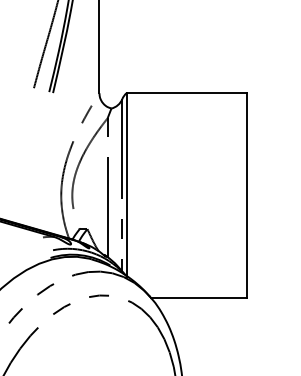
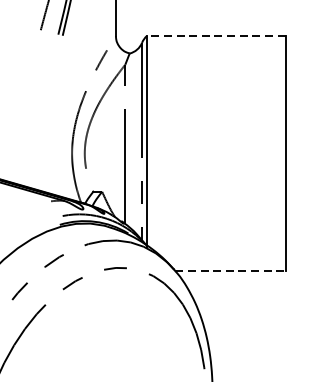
line: (186, 93) -> (215, 36), solid -> dashed
line: (199, 298) -> (230, 271), solid -> dashed

